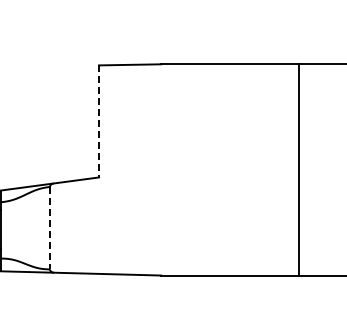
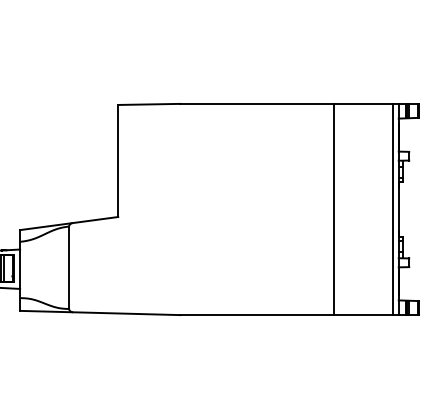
line: (99, 121) -> (118, 161), dashed -> solid
line: (298, 169) -> (333, 209), moved
line: (50, 228) -> (69, 268), dashed -> solid

